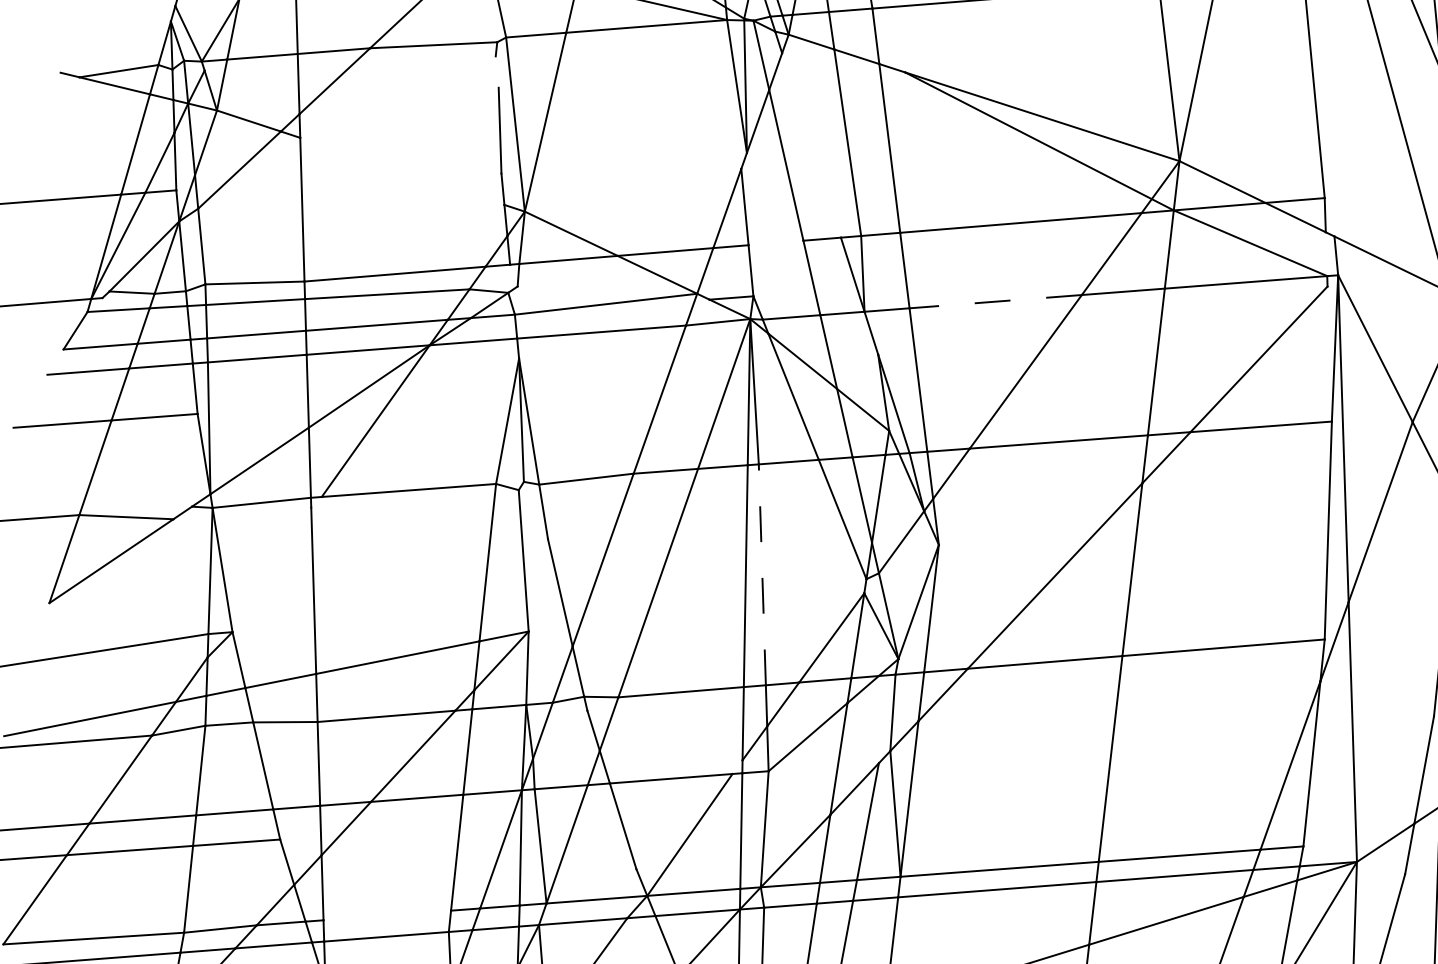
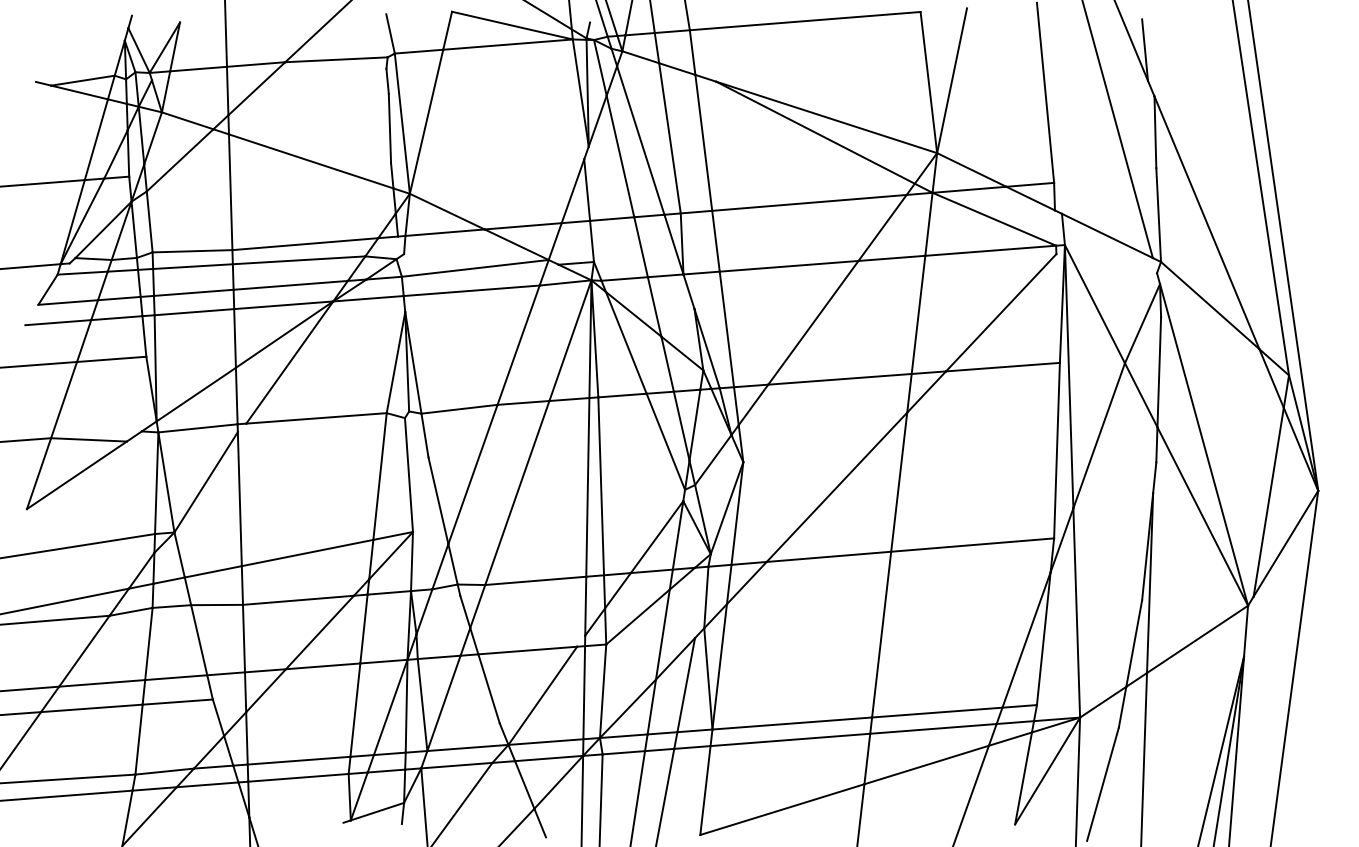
line: (497, 72) -> (387, 81), added
line: (811, 145) -> (640, 140), added
line: (402, 171) -> (311, 161), added
line: (776, 242) -> (612, 218), added
line: (996, 301) -> (789, 266), dashed -> solid
line: (271, 570) -> (205, 482), added
line: (762, 573) -> (601, 485), dashed -> solid
line: (386, 915) -> (298, 760), added

